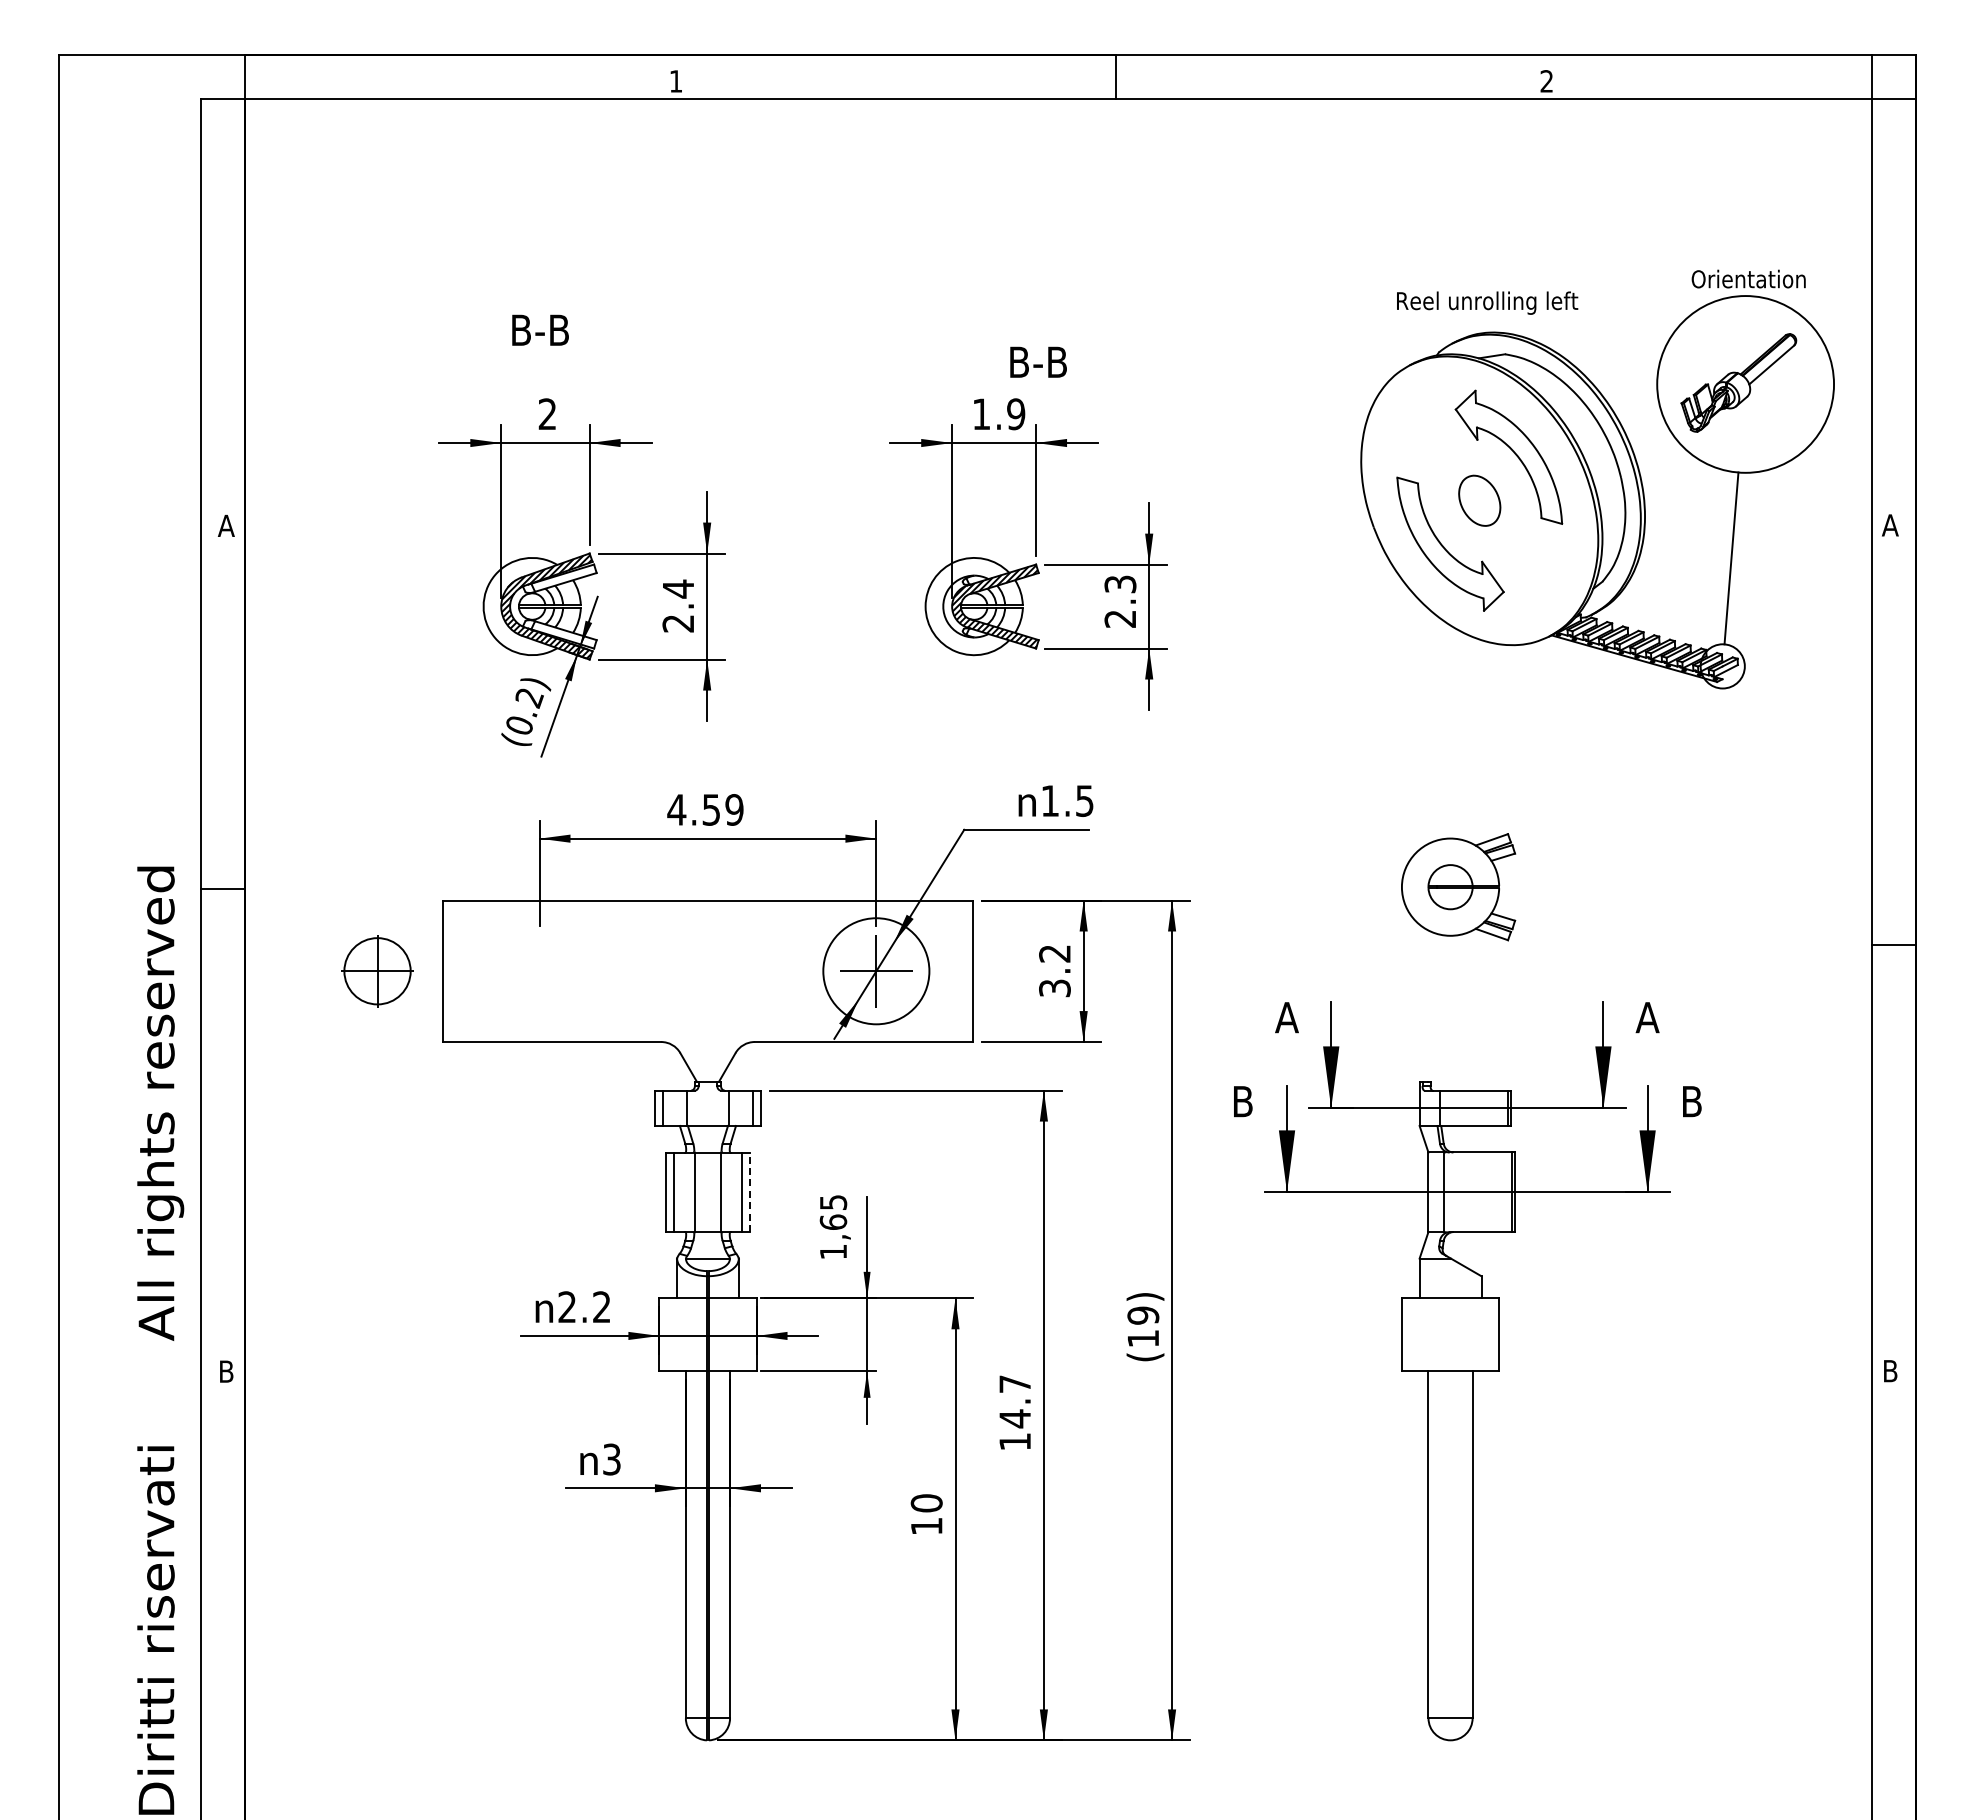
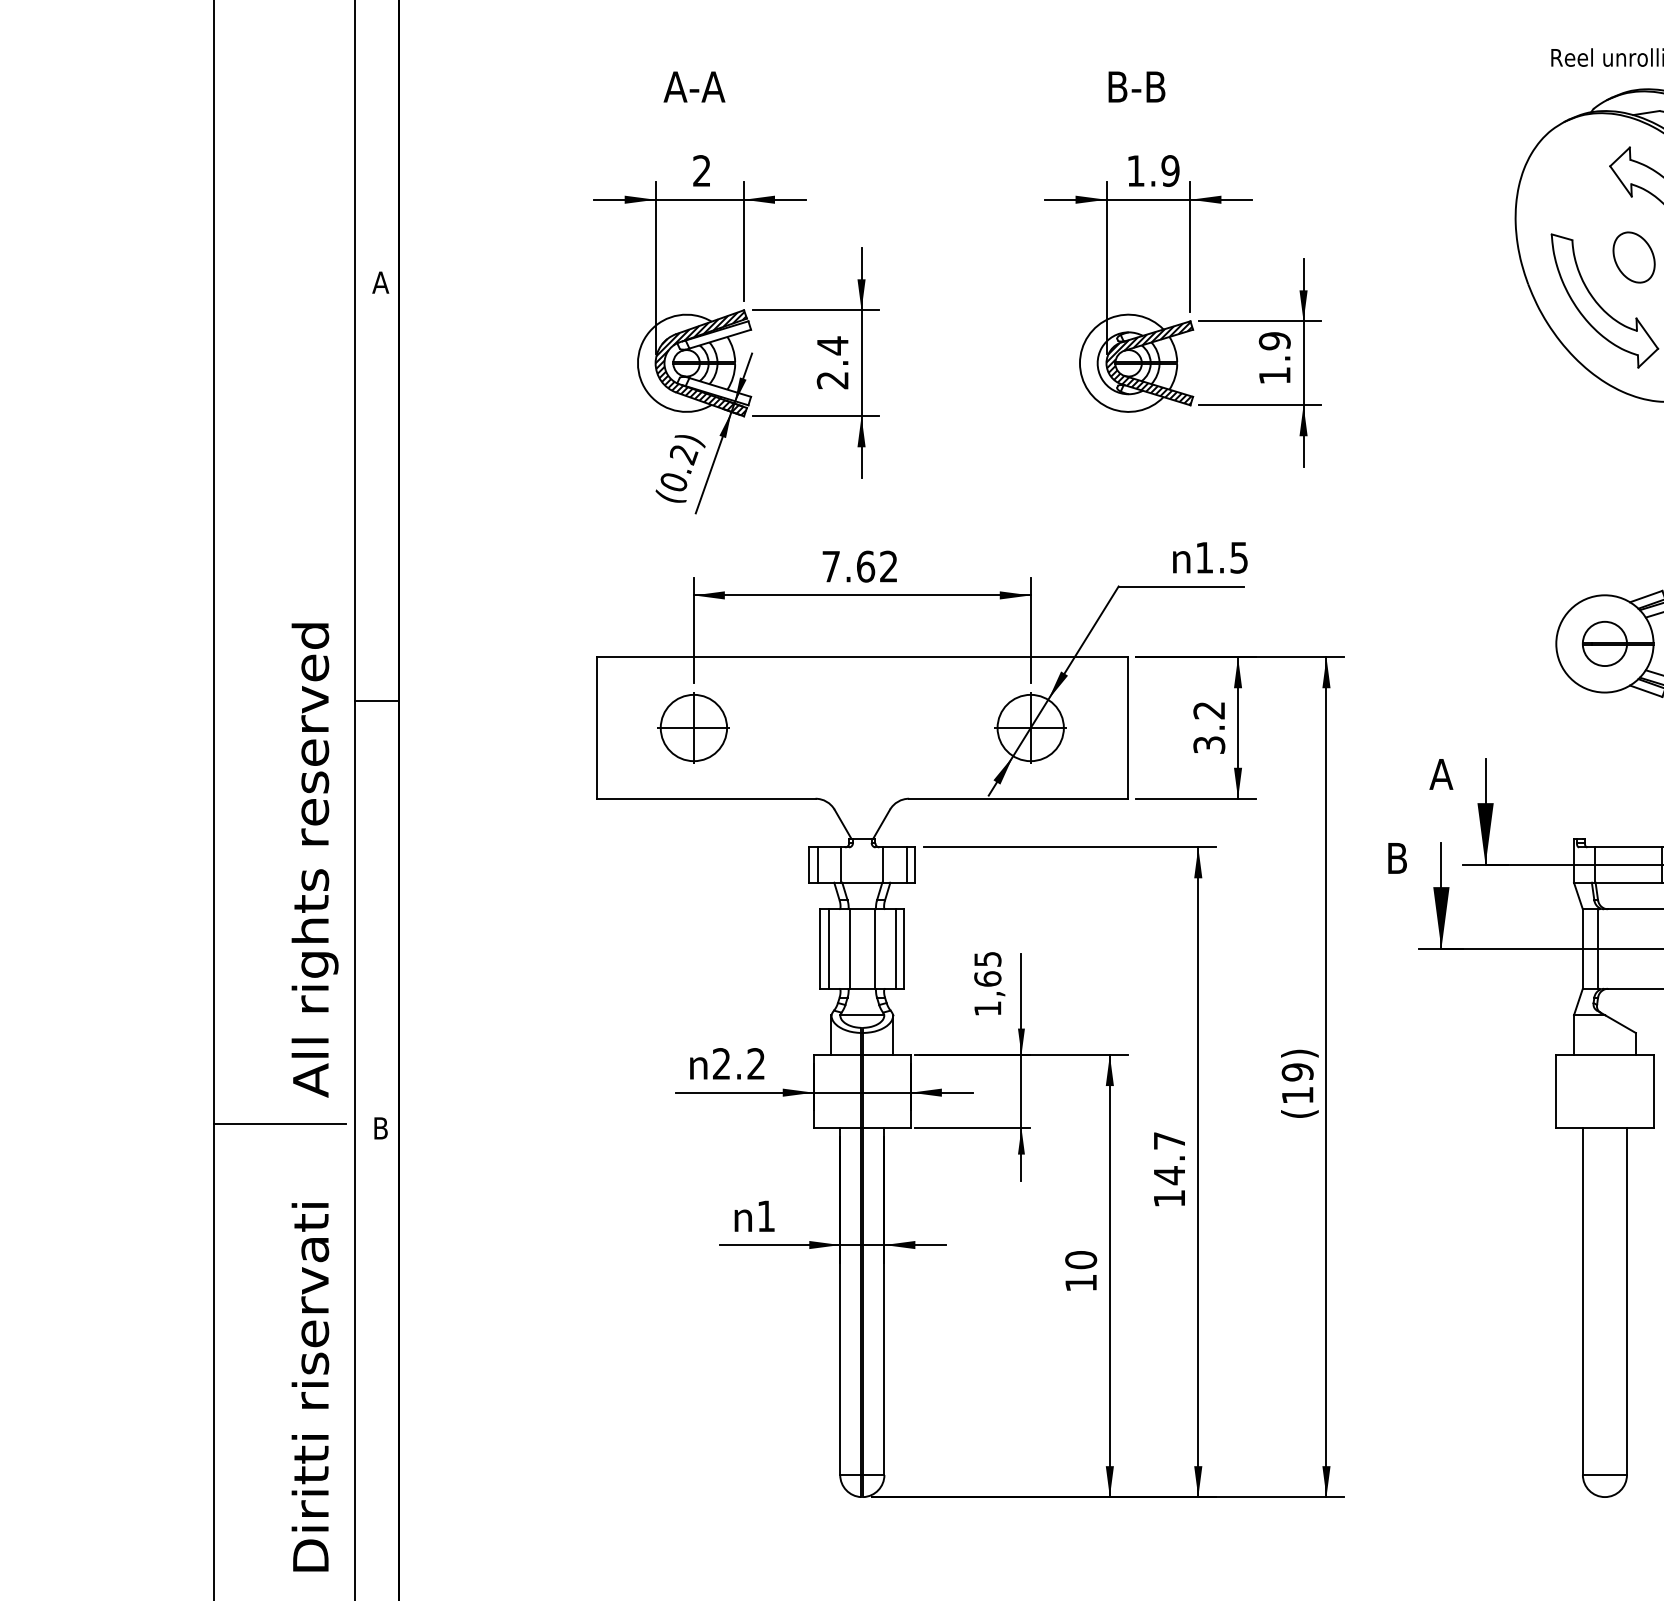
text: (539, 329) -> (693, 86), B-B -> A-A
text: (1038, 361) -> (1136, 86), moved
text: (1120, 601) -> (1274, 358), 2.3 -> 1.9
text: (705, 809) -> (859, 566), 4.59 -> 7.62
line: (222, 888) -> (376, 701), moved
part: (377, 971) -> (693, 728), moved
circle: (876, 971) -> (1030, 728), size x0.62
line: (749, 1192) -> (903, 949), dashed -> solid
line: (125, 1367) -> (279, 1124), added
text: (611, 1459) -> (765, 1216), 3 -> 1

